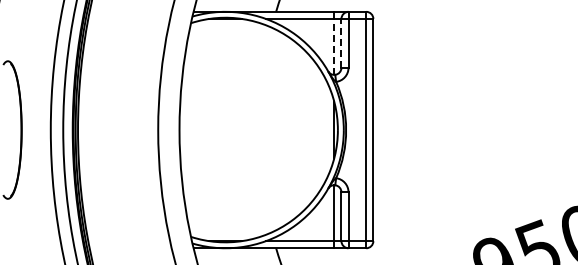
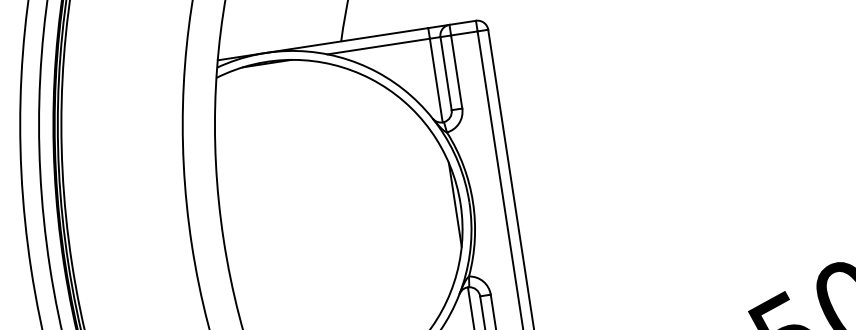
line: (341, 42) -> (445, 72), dashed -> solid
line: (334, 46) -> (436, 79), dashed -> solid

